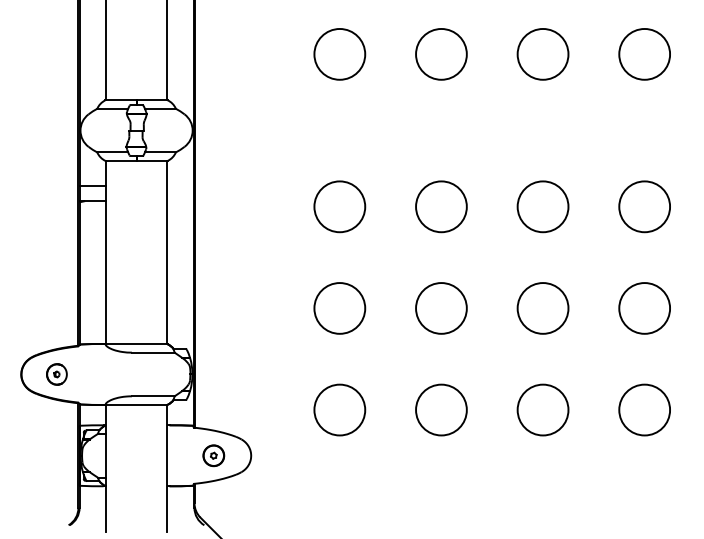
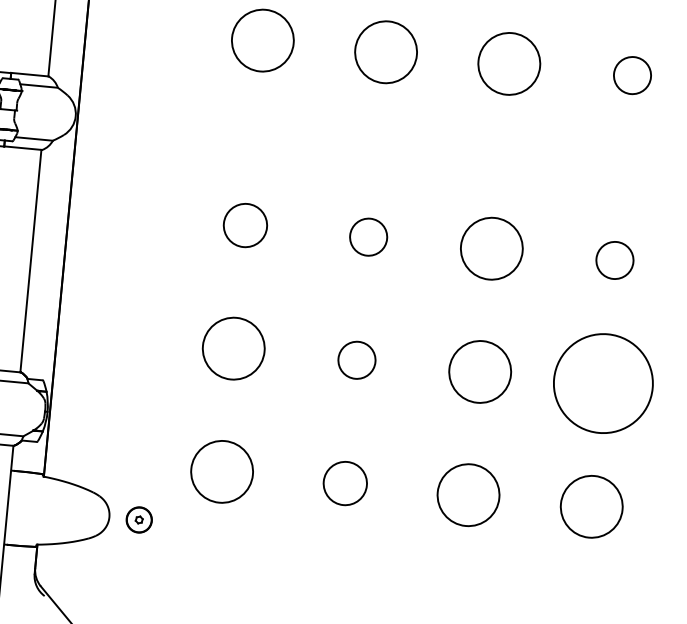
circle: (644, 53) -> (632, 74), size x0.6
circle: (339, 206) -> (245, 225), size x0.7
circle: (441, 206) -> (368, 236), size x0.6
circle: (644, 206) -> (614, 259), size x0.6
circle: (441, 308) -> (357, 360), size x0.6
circle: (644, 308) -> (603, 383), size x1.6
circle: (441, 409) -> (345, 482), size x0.7
part: (213, 455) -> (138, 519), moved

